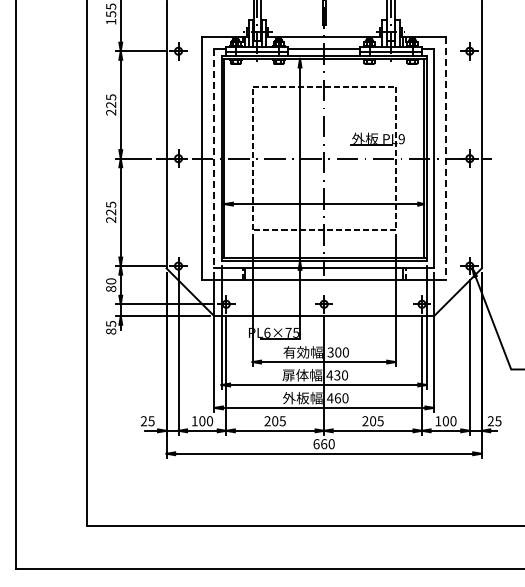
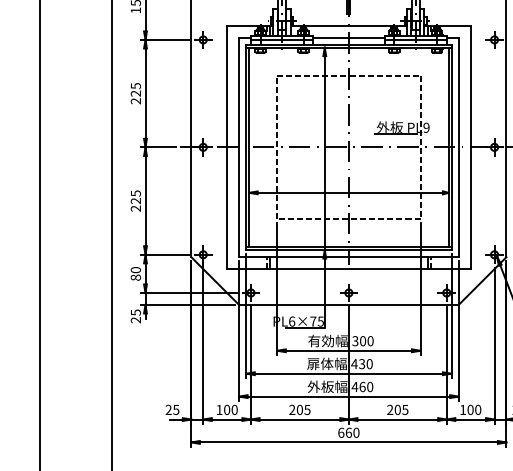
line: (214, 158) -> (239, 147), dashed -> solid
line: (445, 158) -> (470, 147), dashed -> solid
text: (111, 331) -> (136, 320), 85 -> 25

